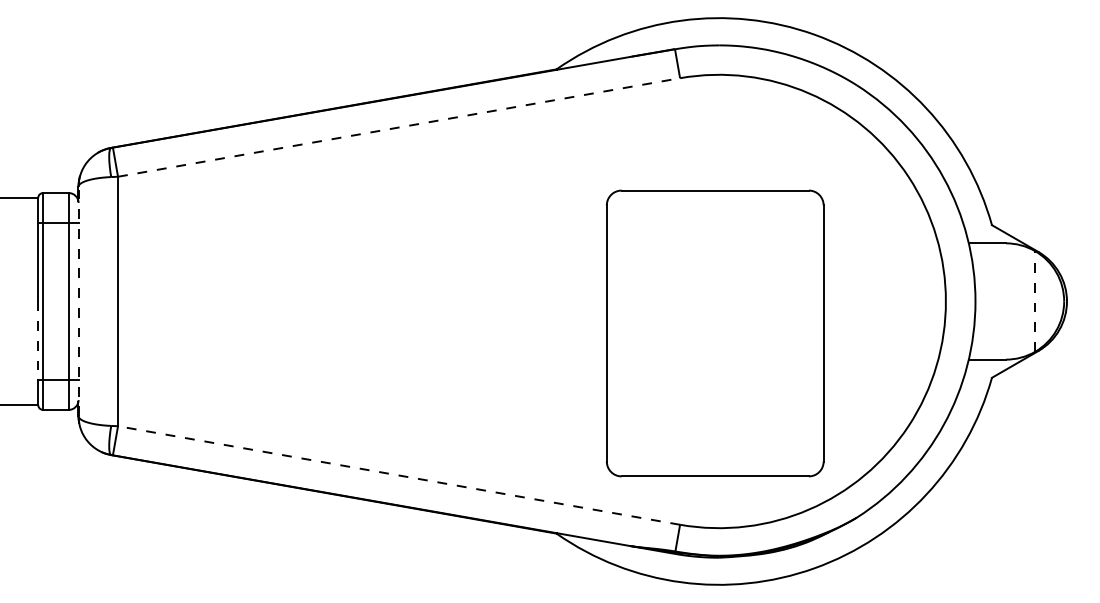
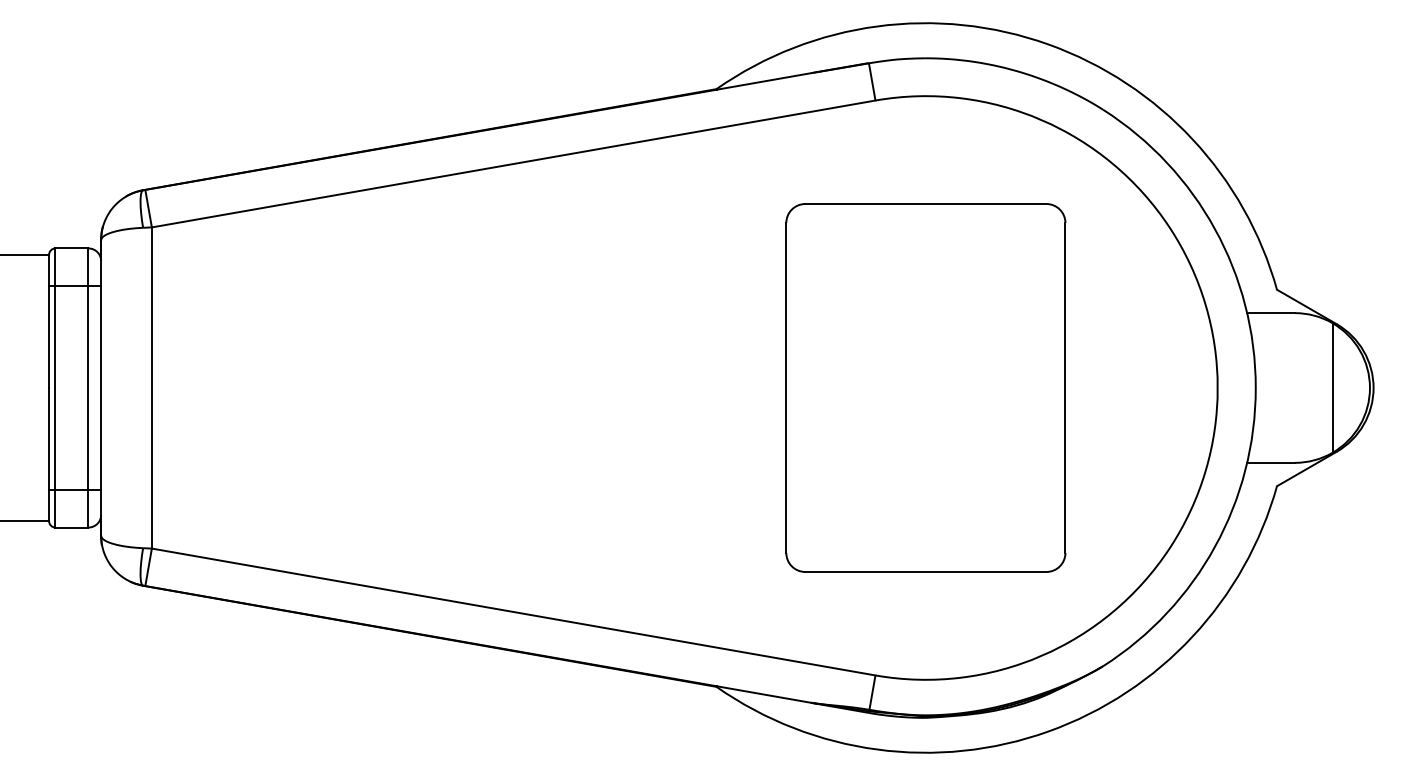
line: (399, 127) -> (514, 163), dashed -> solid
line: (78, 301) -> (100, 388), dashed -> solid
line: (1035, 301) -> (1333, 388), dashed -> solid
part: (715, 333) -> (926, 388), moved
line: (38, 341) -> (49, 439), dashed -> solid
line: (398, 475) -> (512, 612), dashed -> solid

